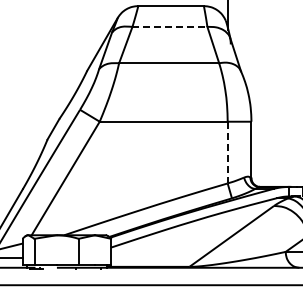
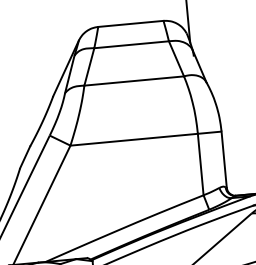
line: (170, 26) -> (132, 44), dashed -> solid
line: (227, 152) -> (200, 164), dashed -> solid

